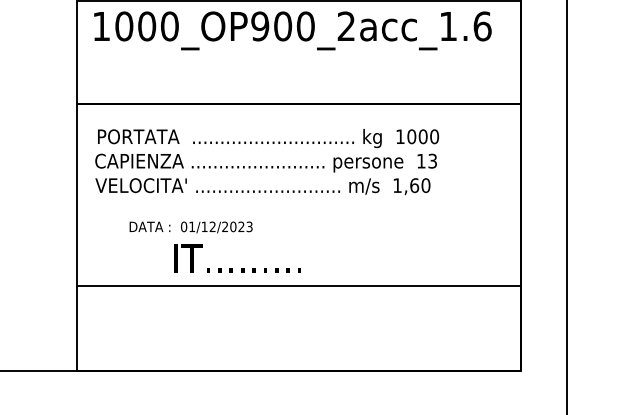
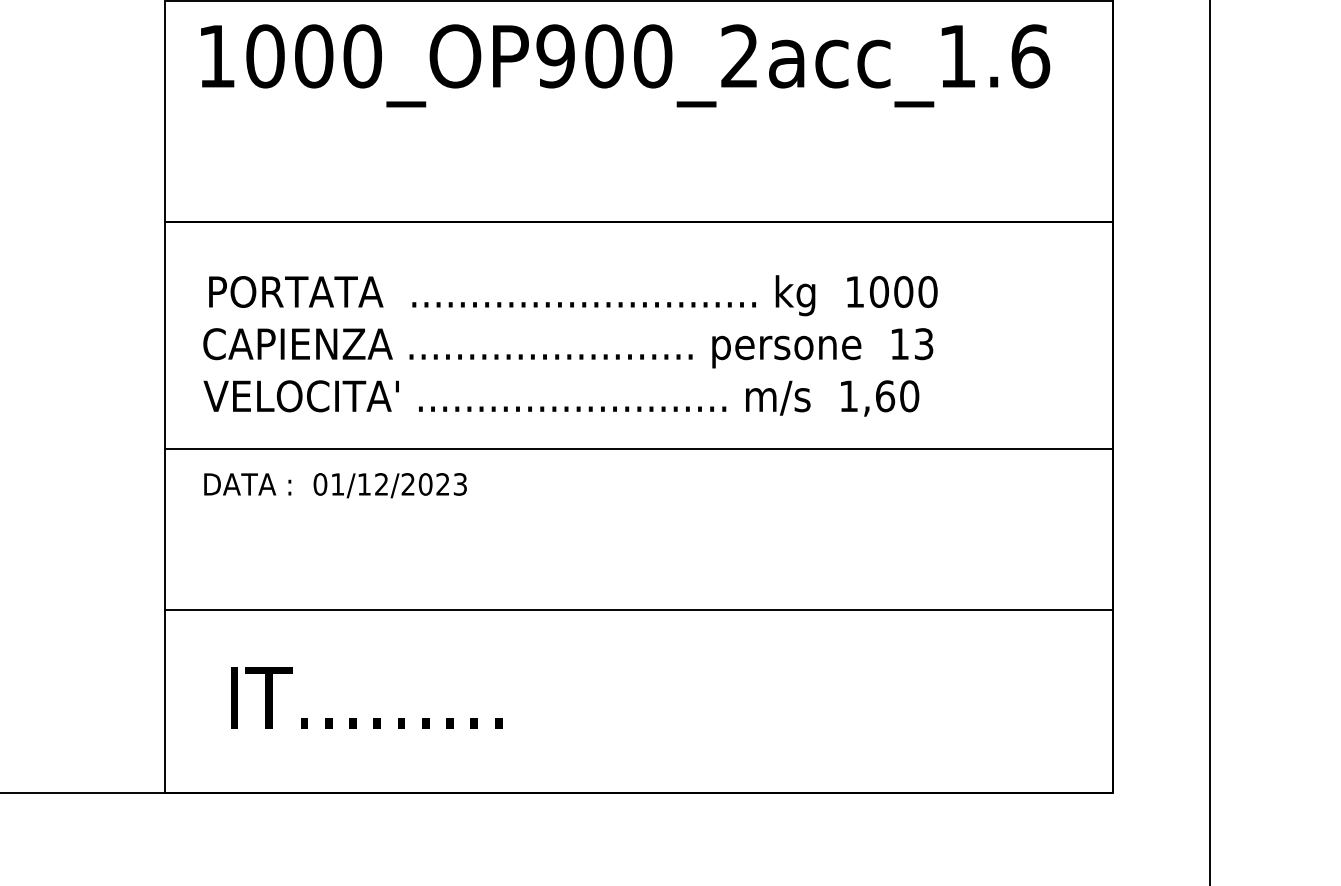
line: (299, 210) -> (639, 449), added
text: (190, 227) -> (334, 485), moved
text: (237, 258) -> (366, 697), moved

